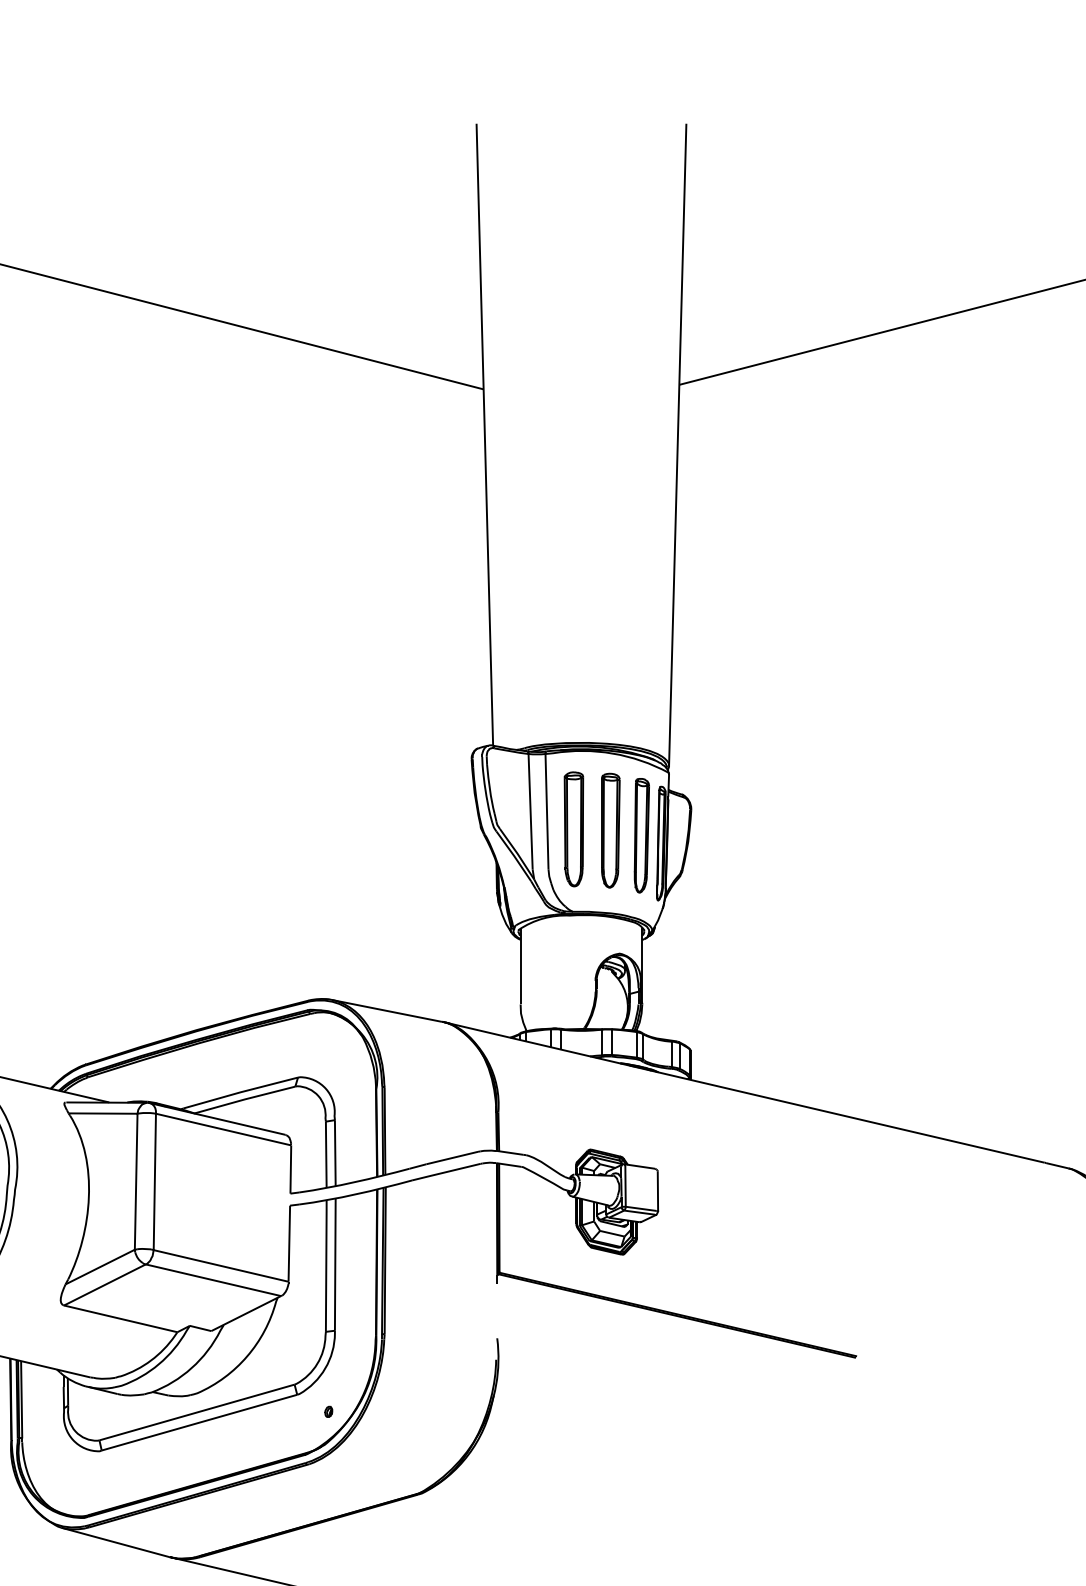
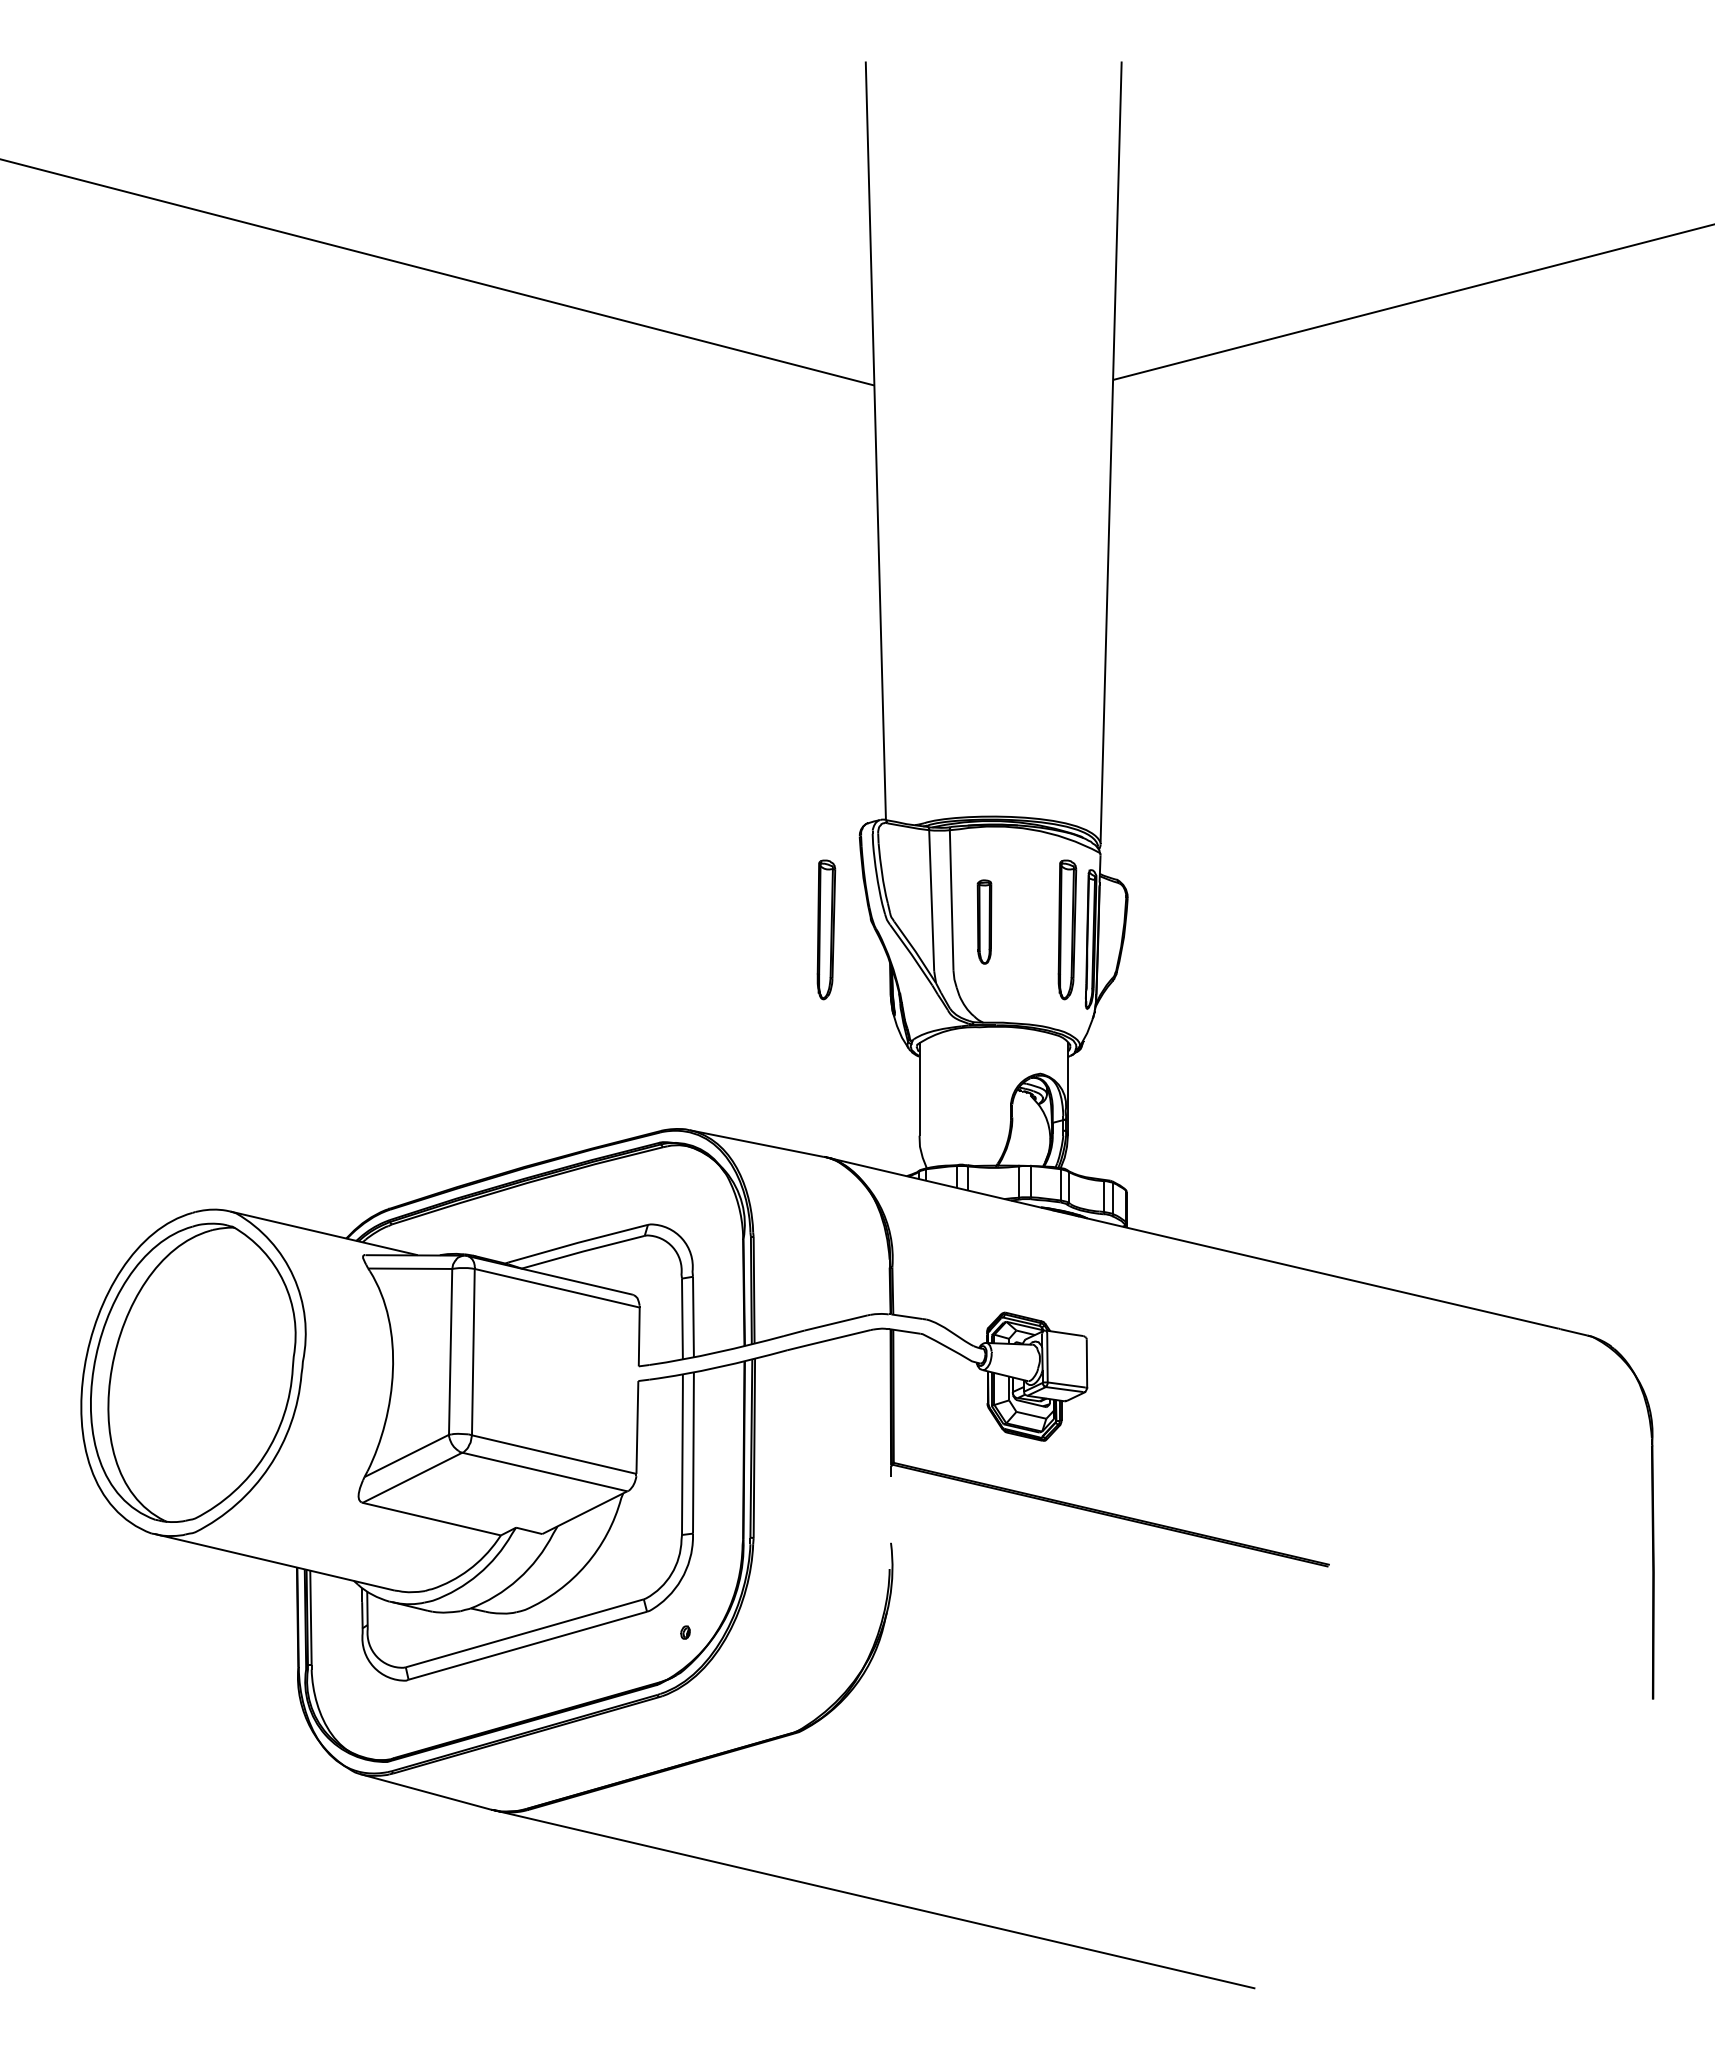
part: (573, 828) -> (984, 921), size x0.6
part: (610, 830) -> (1029, 923), removed
part: (444, 835) -> (826, 929), added

